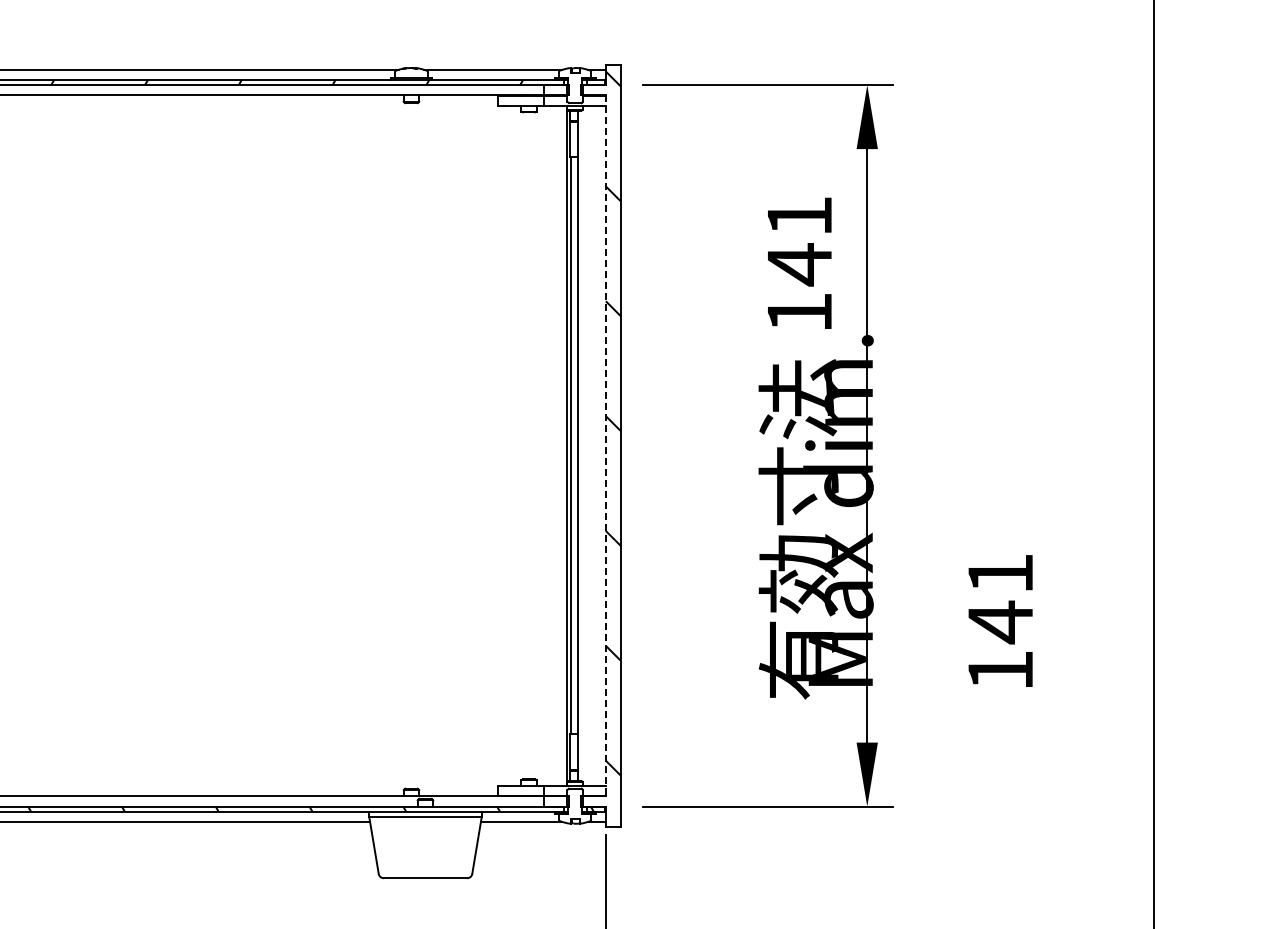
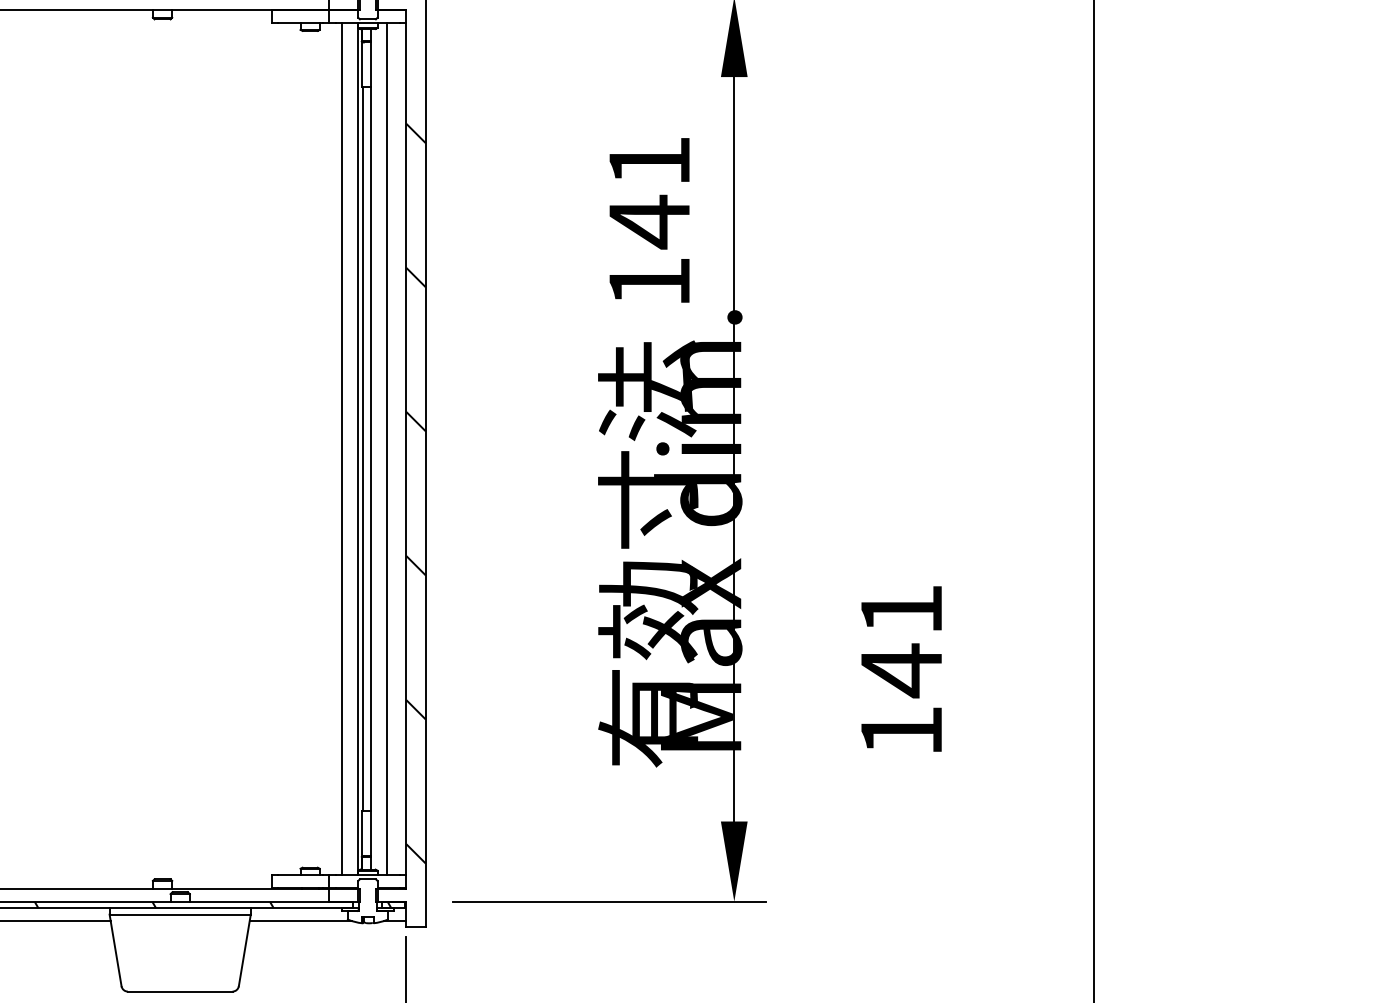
line: (554, 445) -> (342, 448), added
line: (590, 445) -> (387, 448), added
line: (605, 446) -> (405, 450), dashed -> solid

